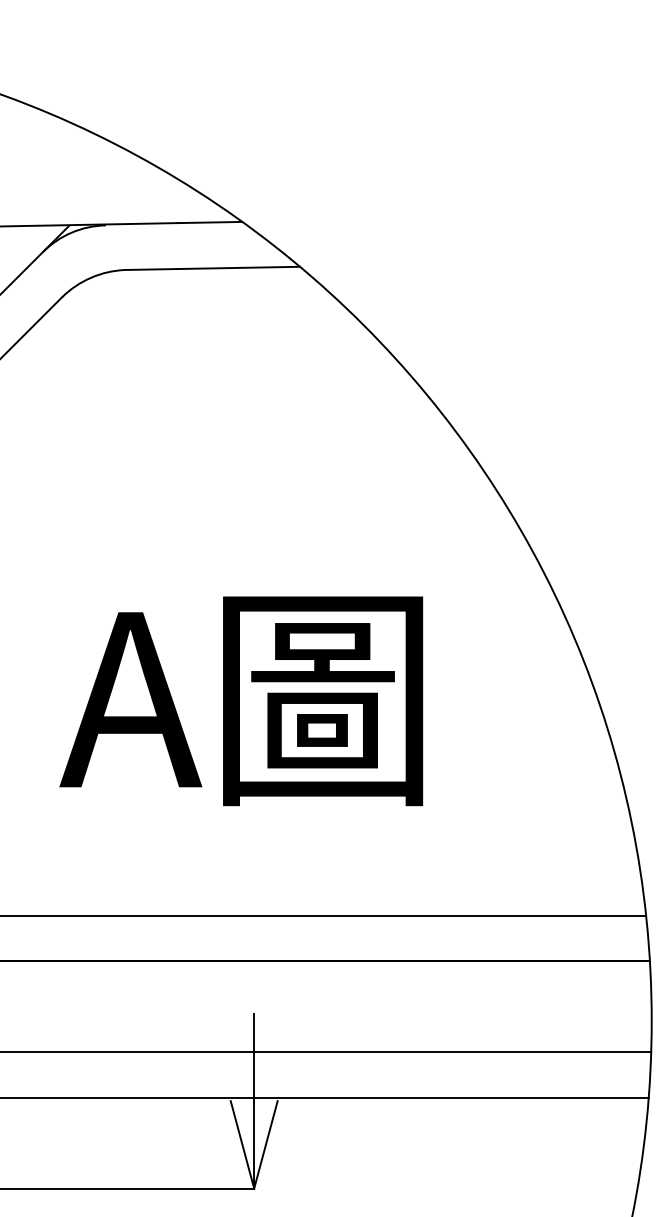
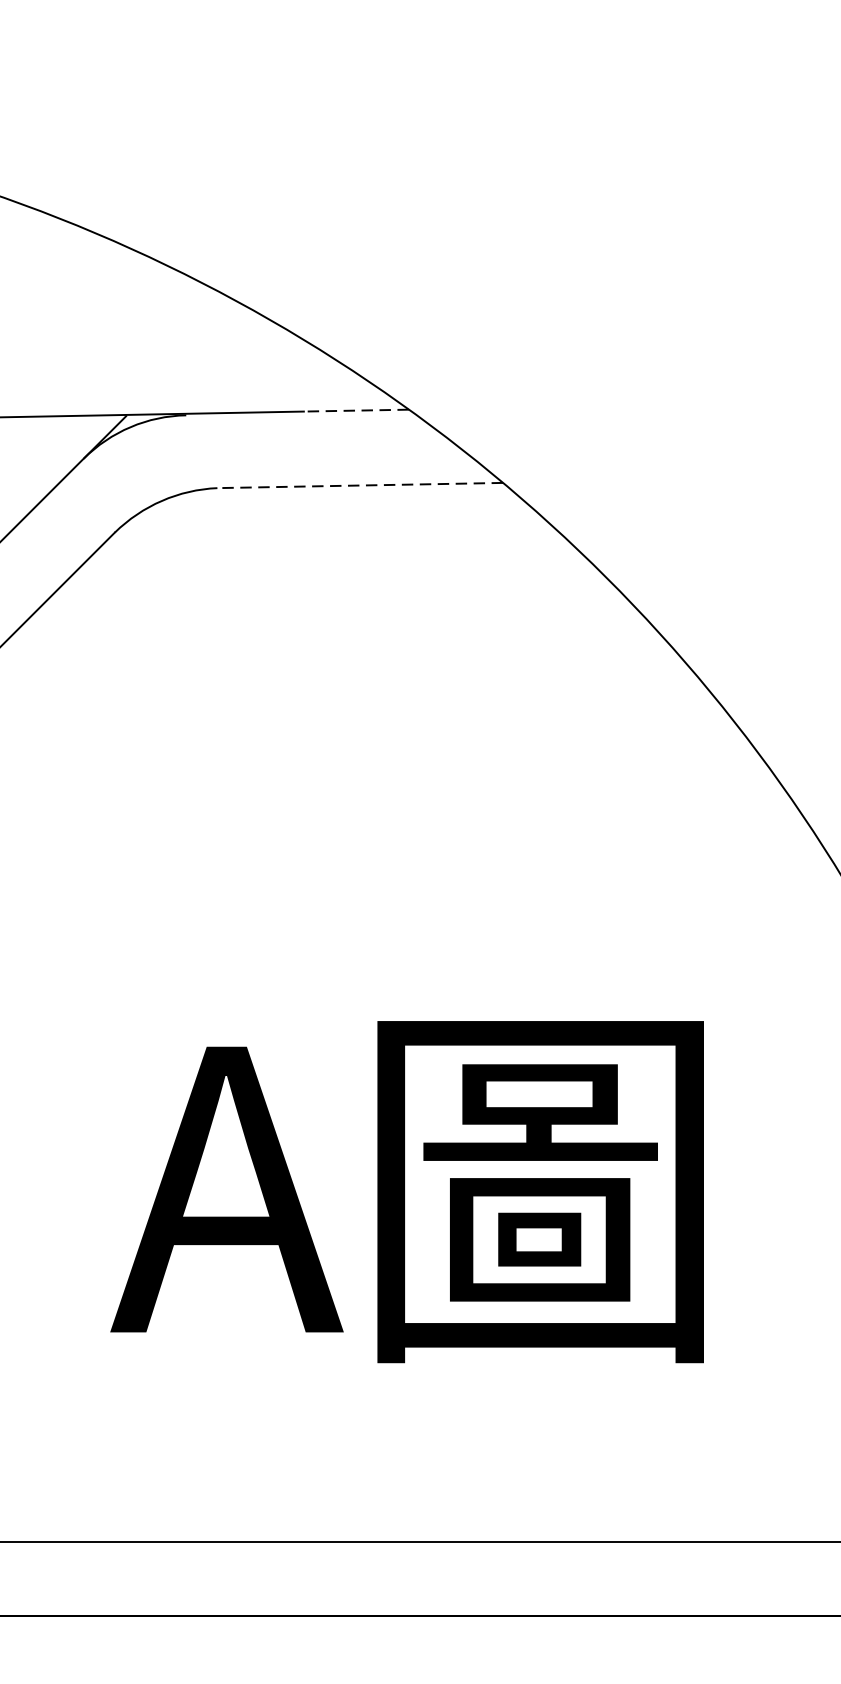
line: (209, 222) -> (355, 410), solid -> dashed
line: (212, 268) -> (360, 485), solid -> dashed

